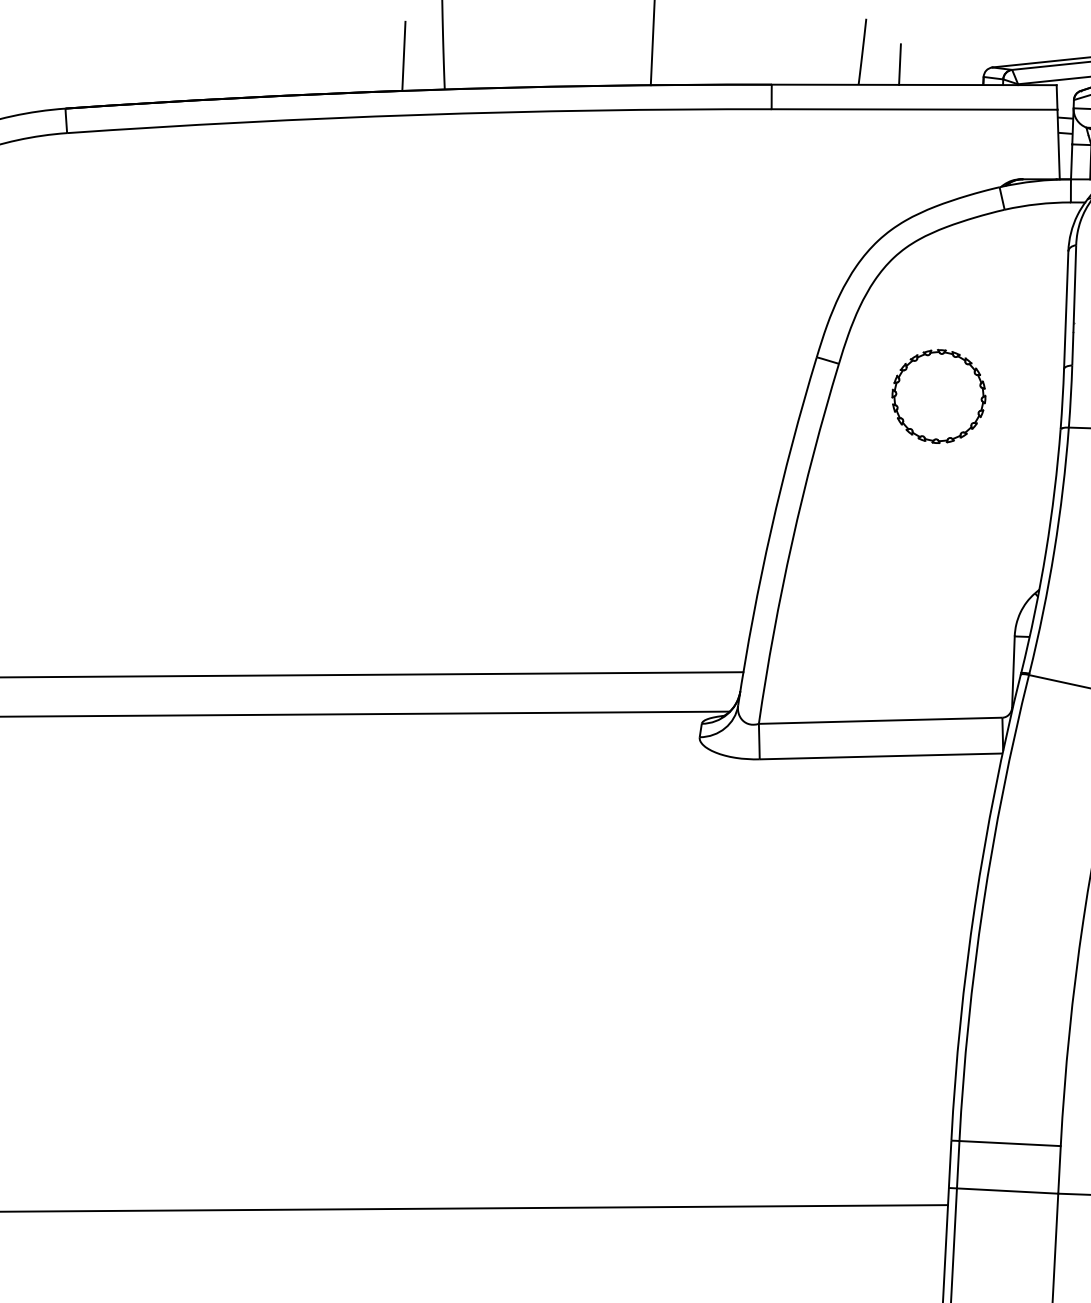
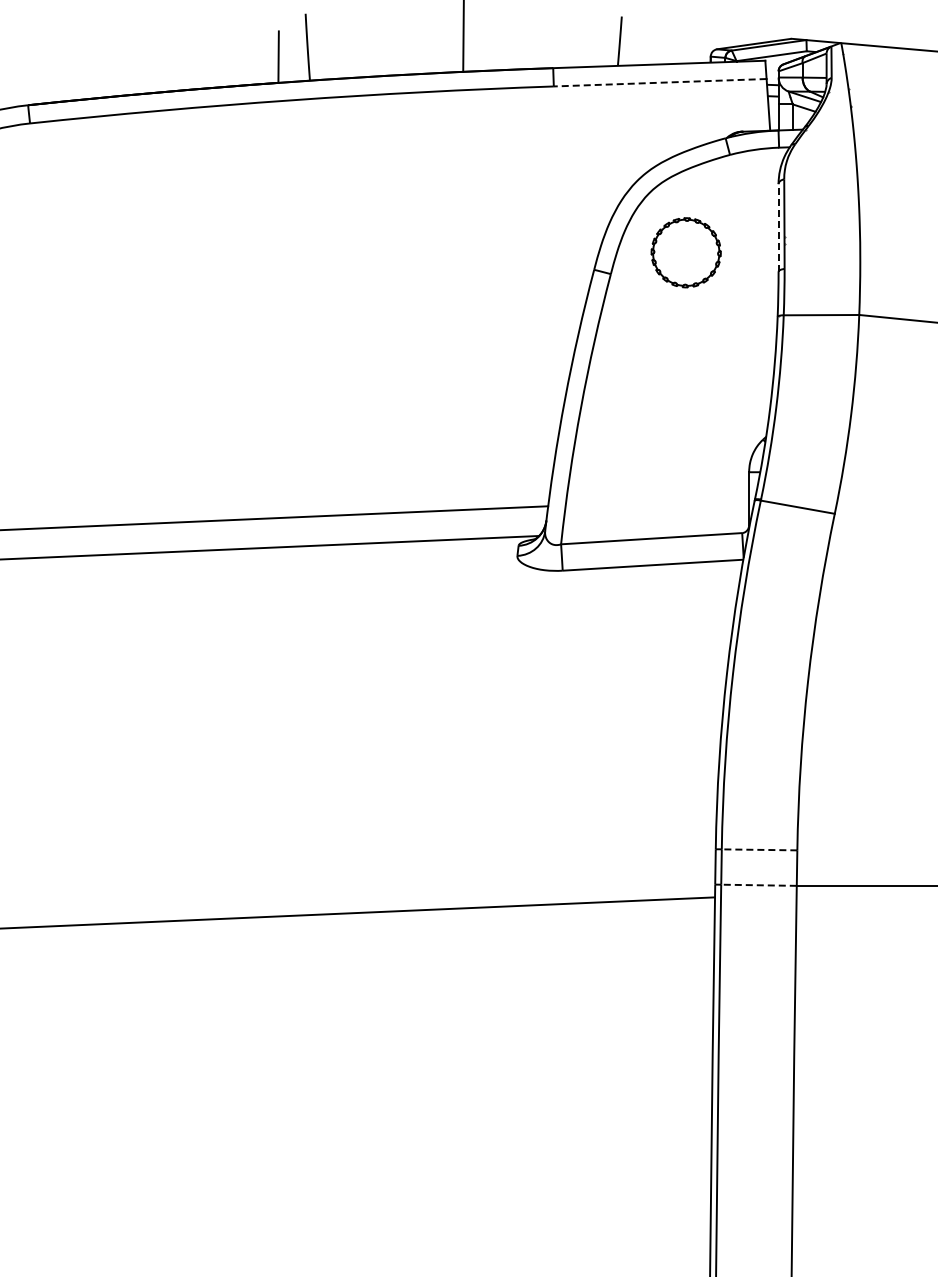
line: (900, 64) -> (648, 49), removed
line: (913, 109) -> (659, 82), solid -> dashed
line: (1066, 310) -> (778, 228), solid -> dashed
part: (938, 396) -> (685, 252), moved
line: (1010, 1143) -> (759, 849), solid -> dashed
line: (1008, 1191) -> (759, 885), solid -> dashed

